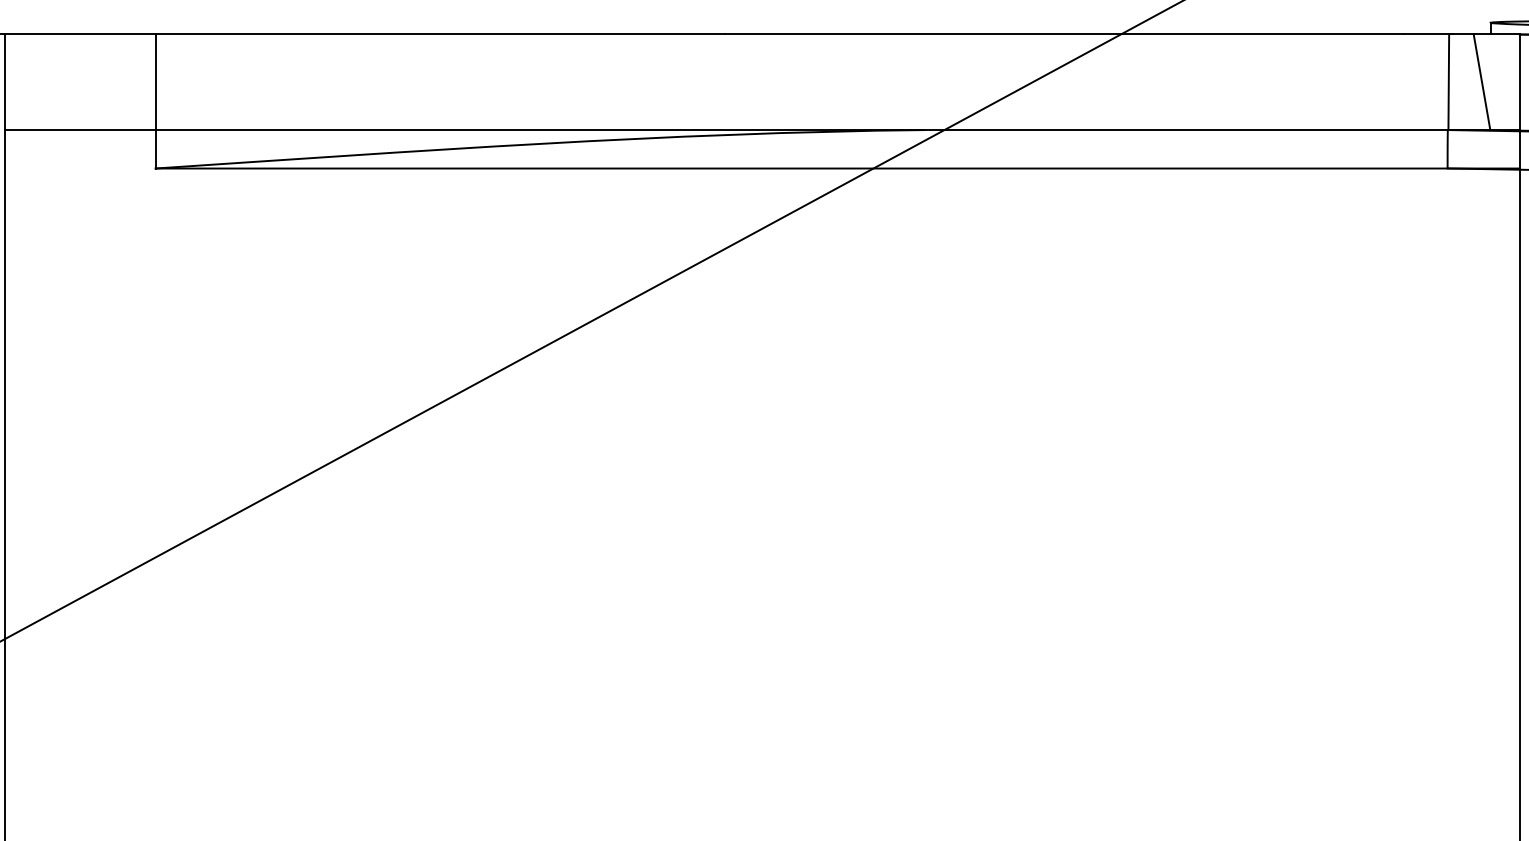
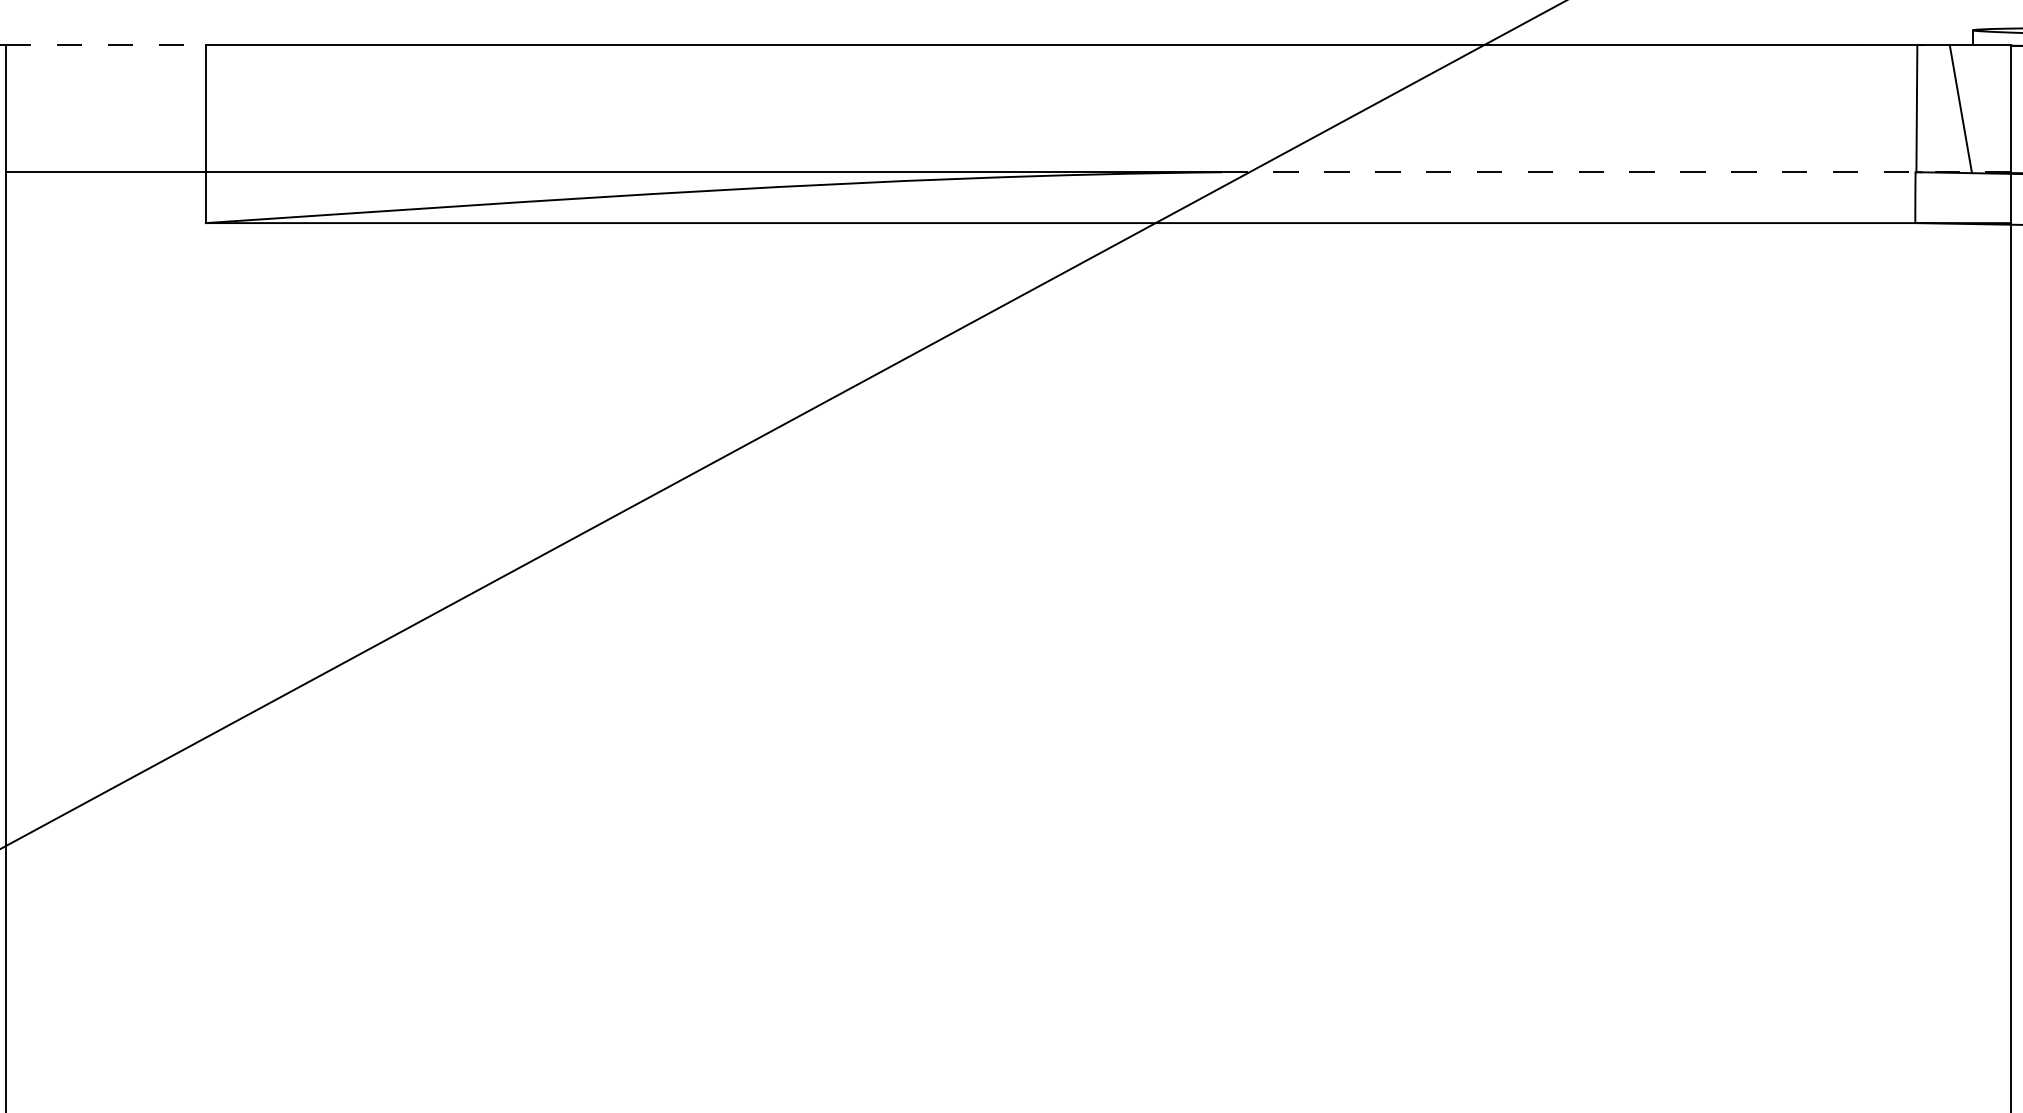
line: (80, 34) -> (106, 45), solid -> dashed
line: (1221, 130) -> (1616, 172), solid -> dashed

